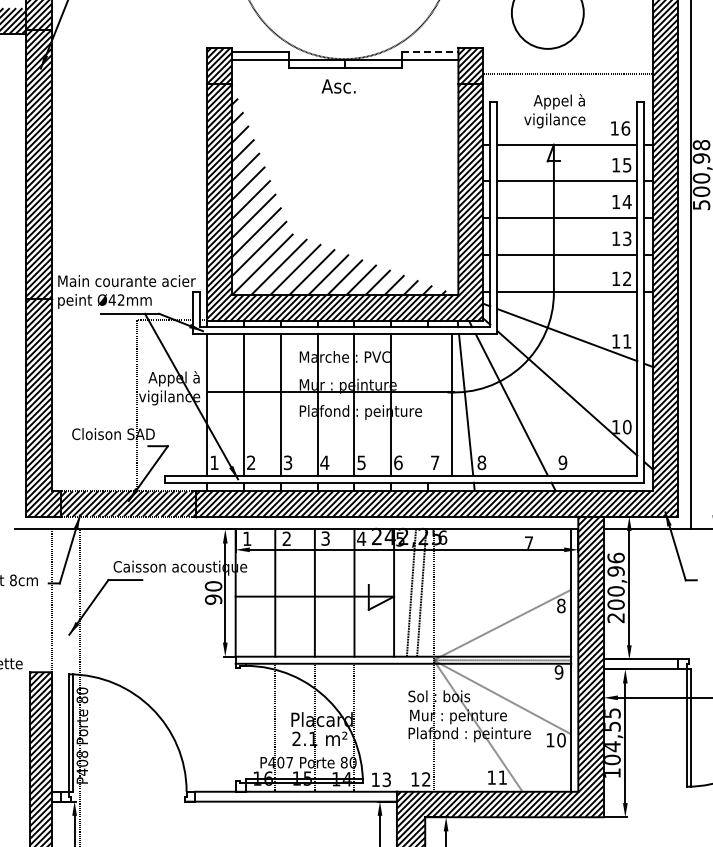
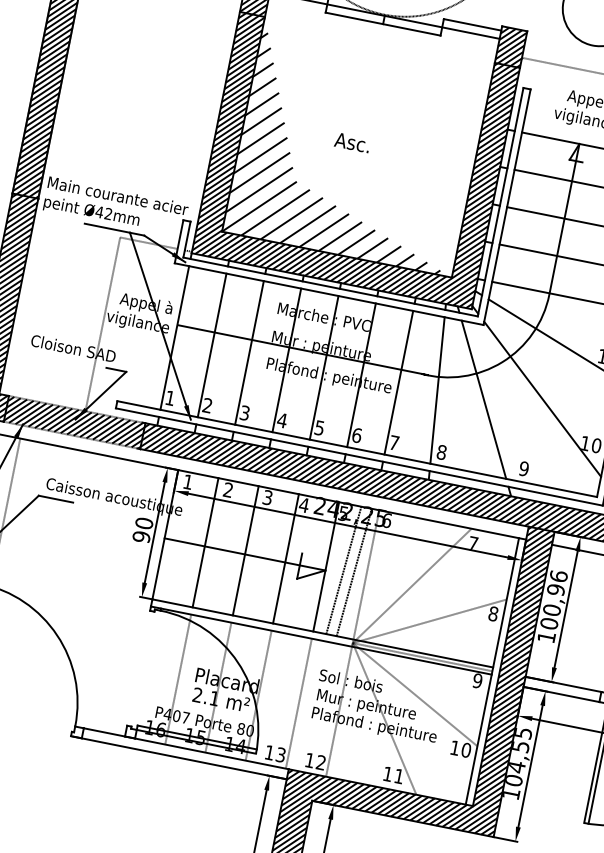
line: (430, 52) -> (472, 25), dashed -> solid
text: (338, 86) -> (352, 142), moved
line: (452, 404) -> (399, 382), moved
line: (478, 594) -> (411, 585), added
text: (615, 618) -> (545, 637), 200,96 -> 100,96
line: (394, 727) -> (299, 703), added

